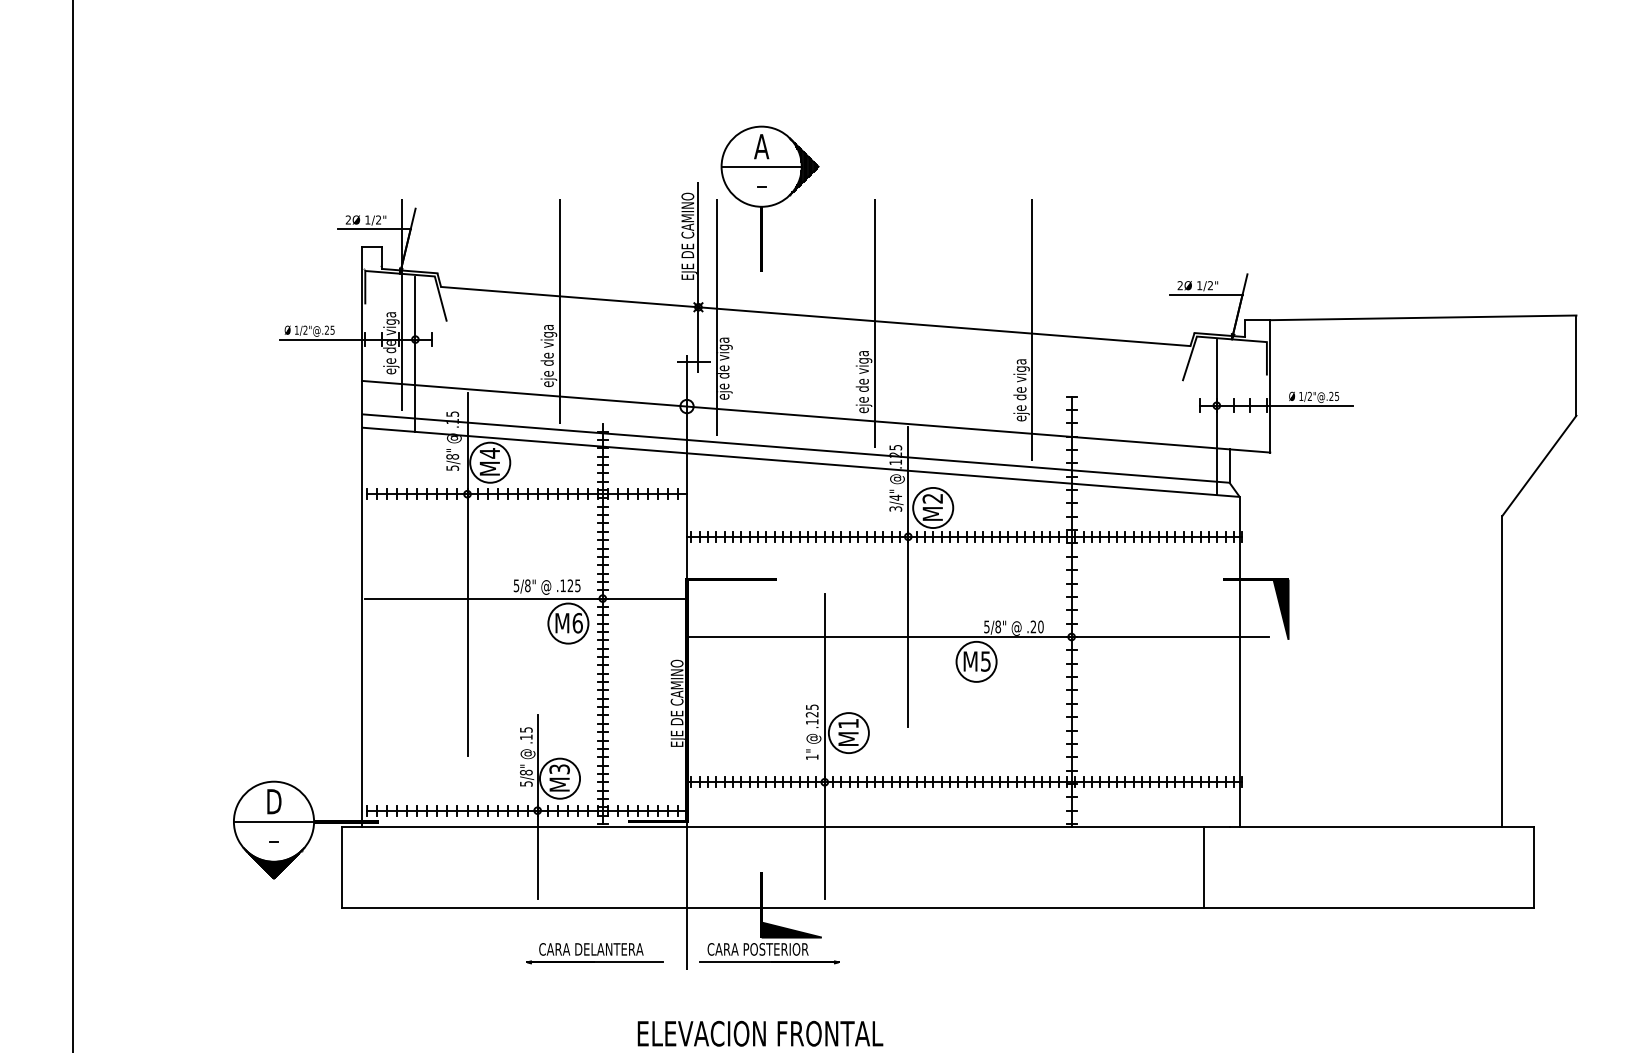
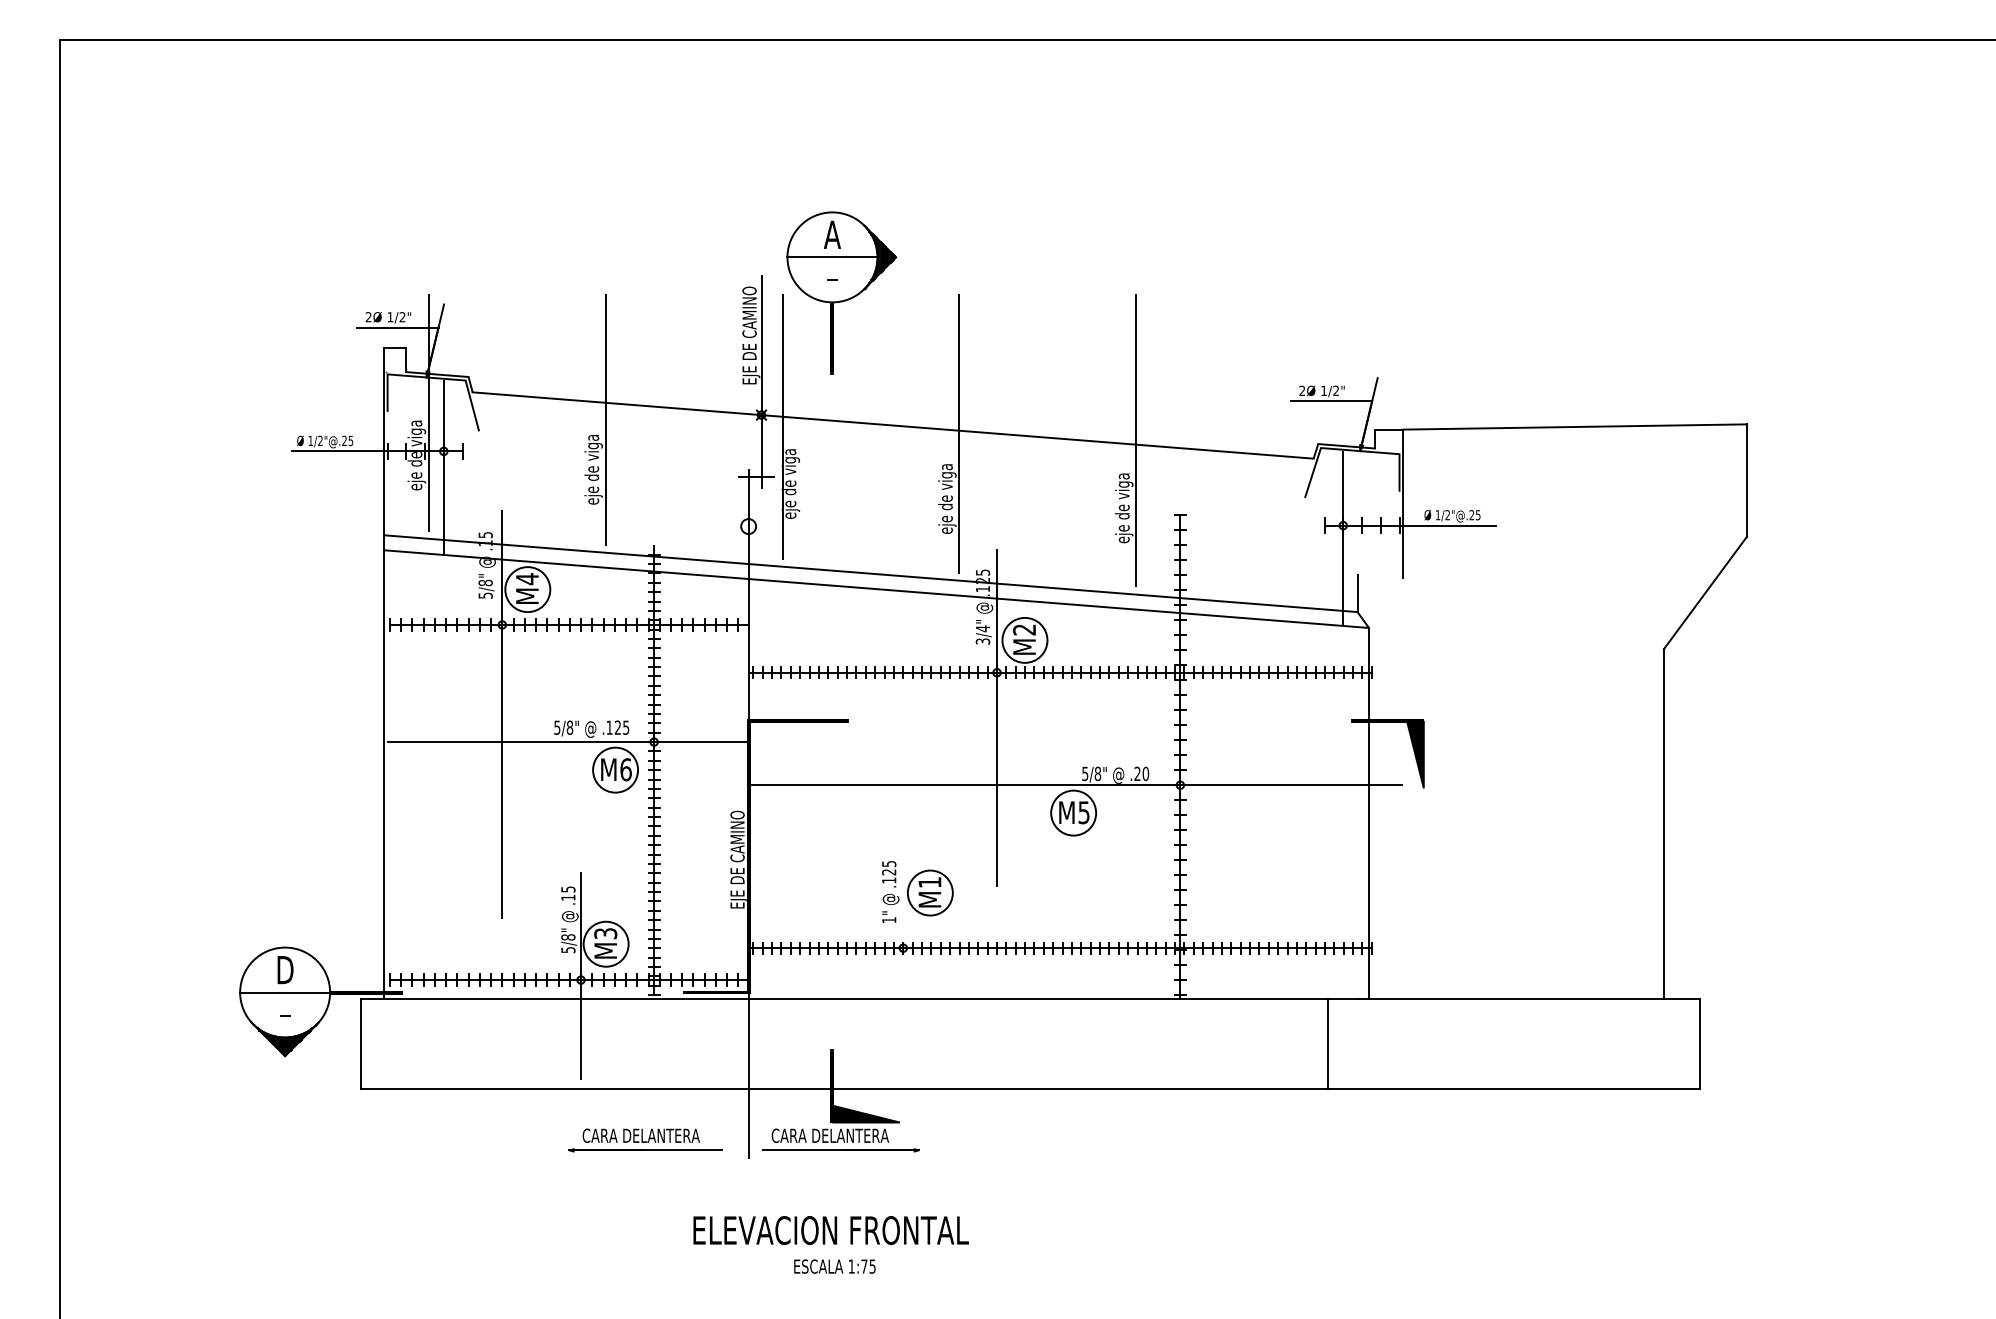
line: (816, 416) -> (893, 537), removed
line: (824, 745) -> (903, 907), removed
text: (777, 949) -> (850, 1135), CARA POSTERIOR -> CARA DELANTERA

